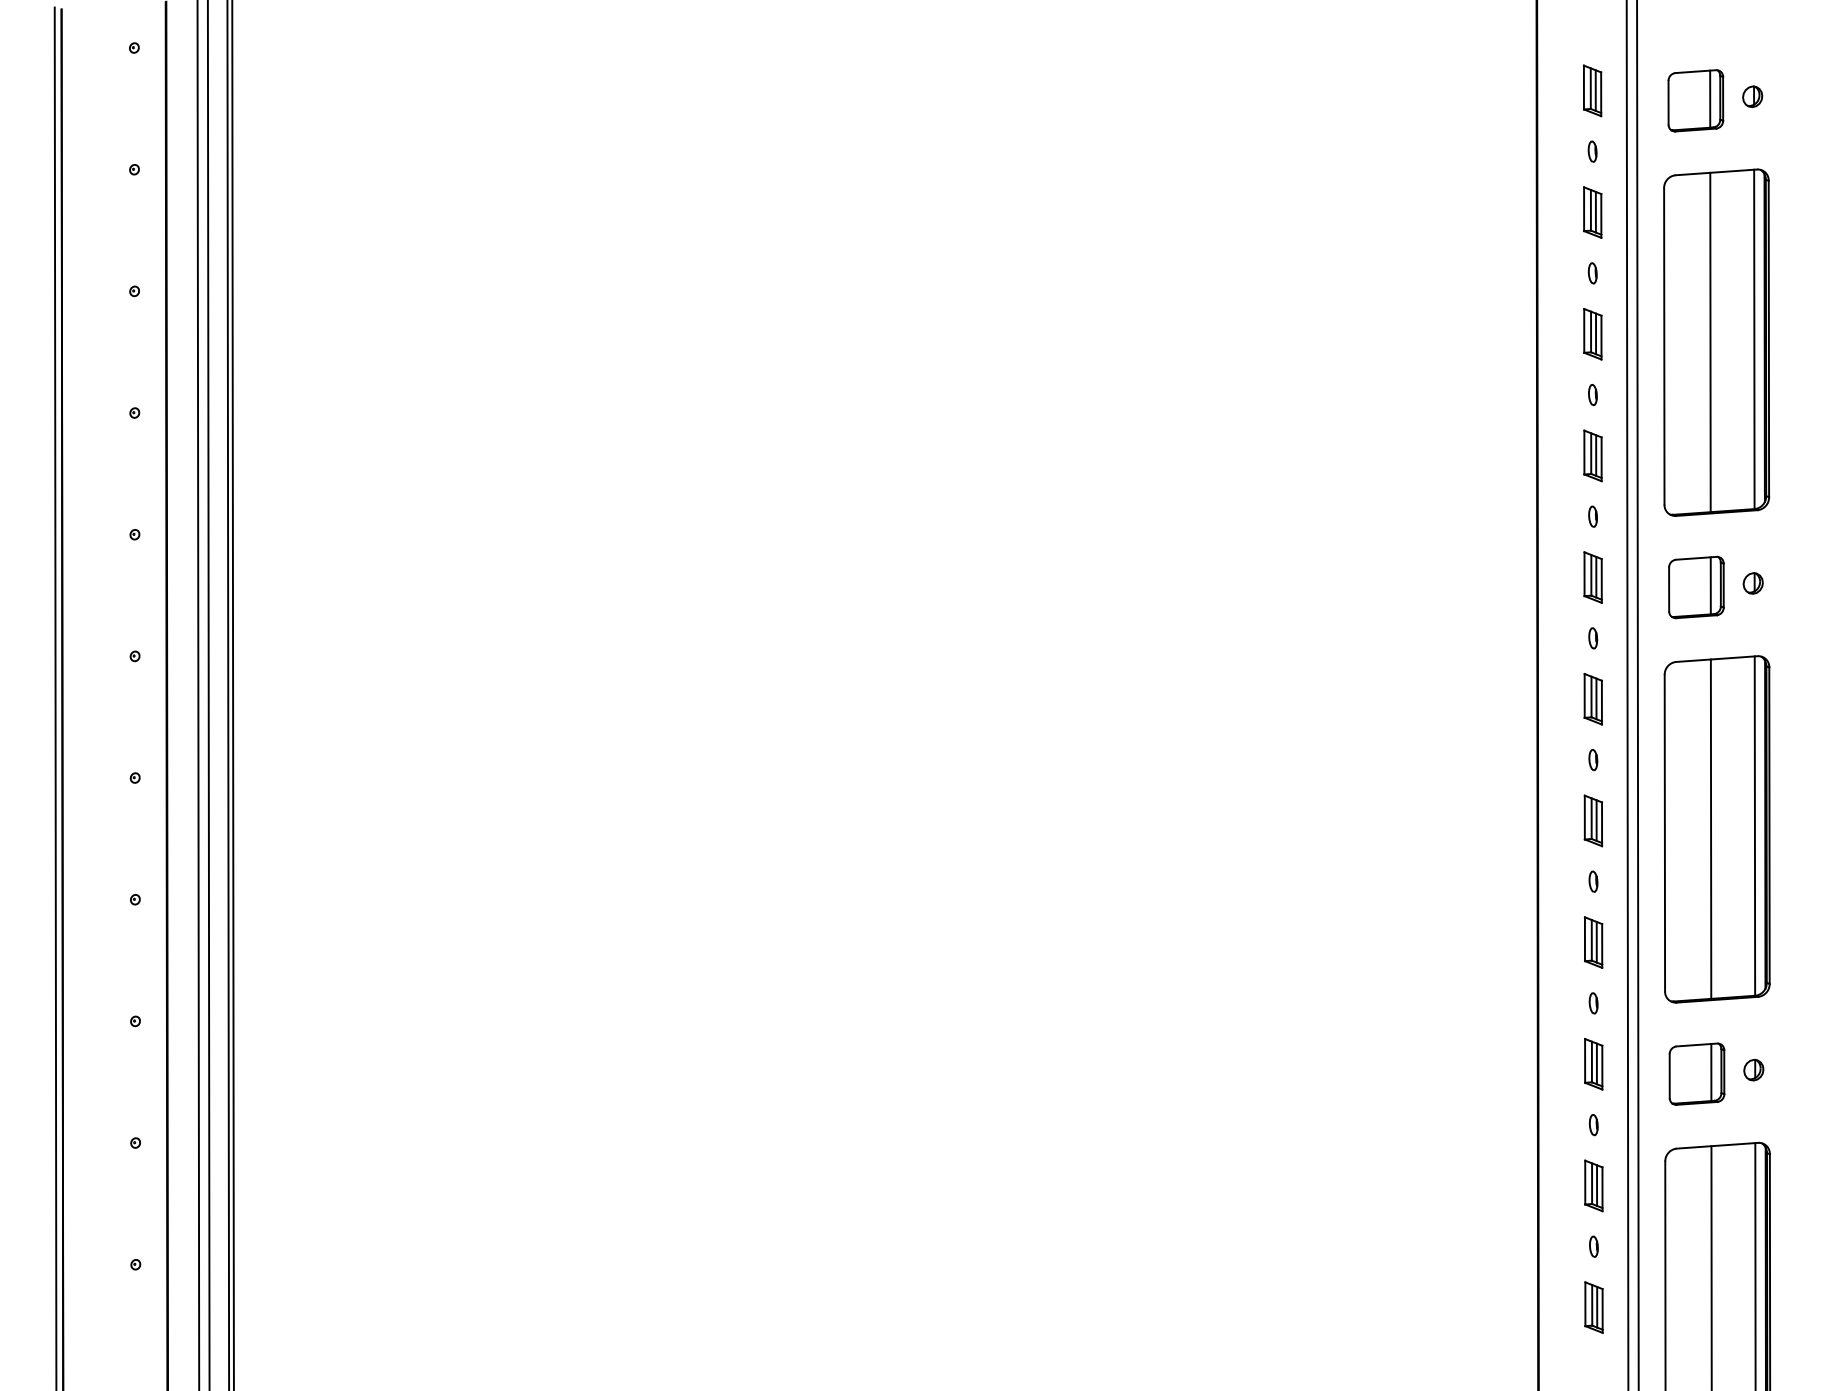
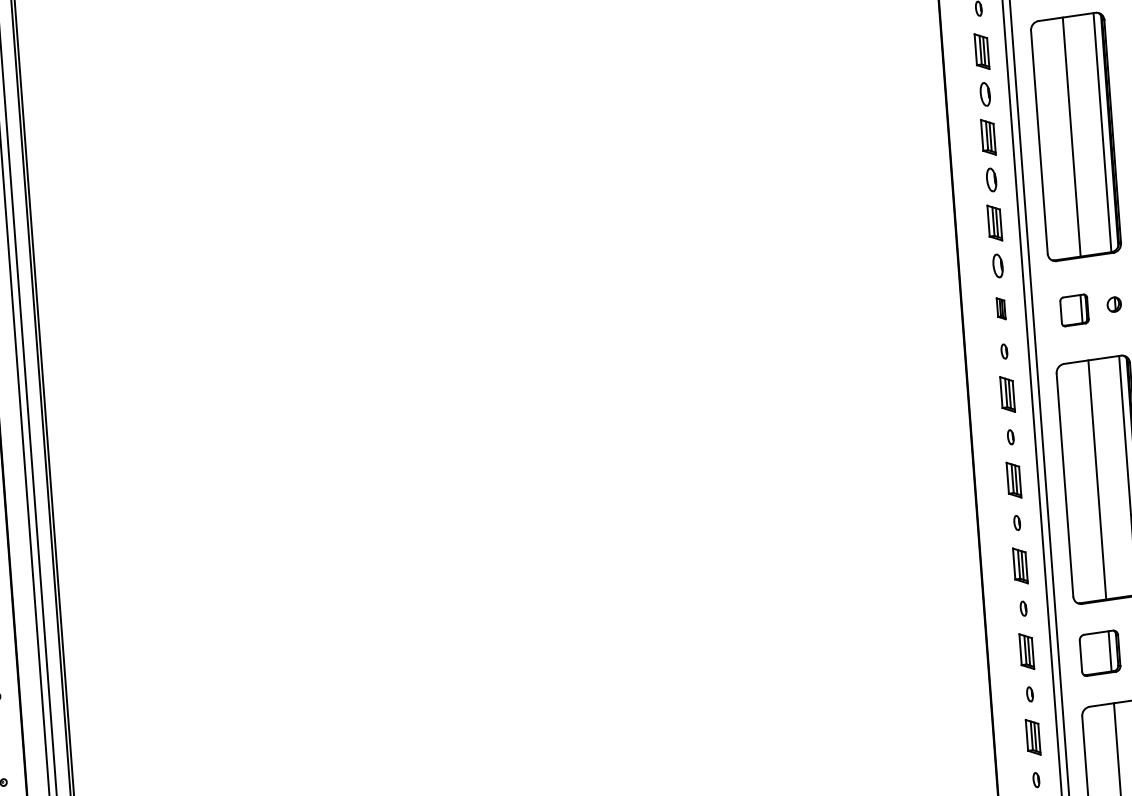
part: (1592, 273) -> (985, 94), size x1.6
part: (1592, 395) -> (991, 180), size x1.6
part: (1592, 516) -> (997, 265), size x1.6
part: (1592, 577) -> (1000, 308), size x0.6
part: (1696, 587) -> (1074, 310), size x0.7

